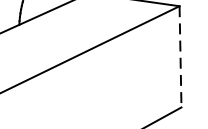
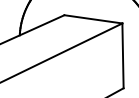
line: (181, 57) -> (123, 56), dashed -> solid

